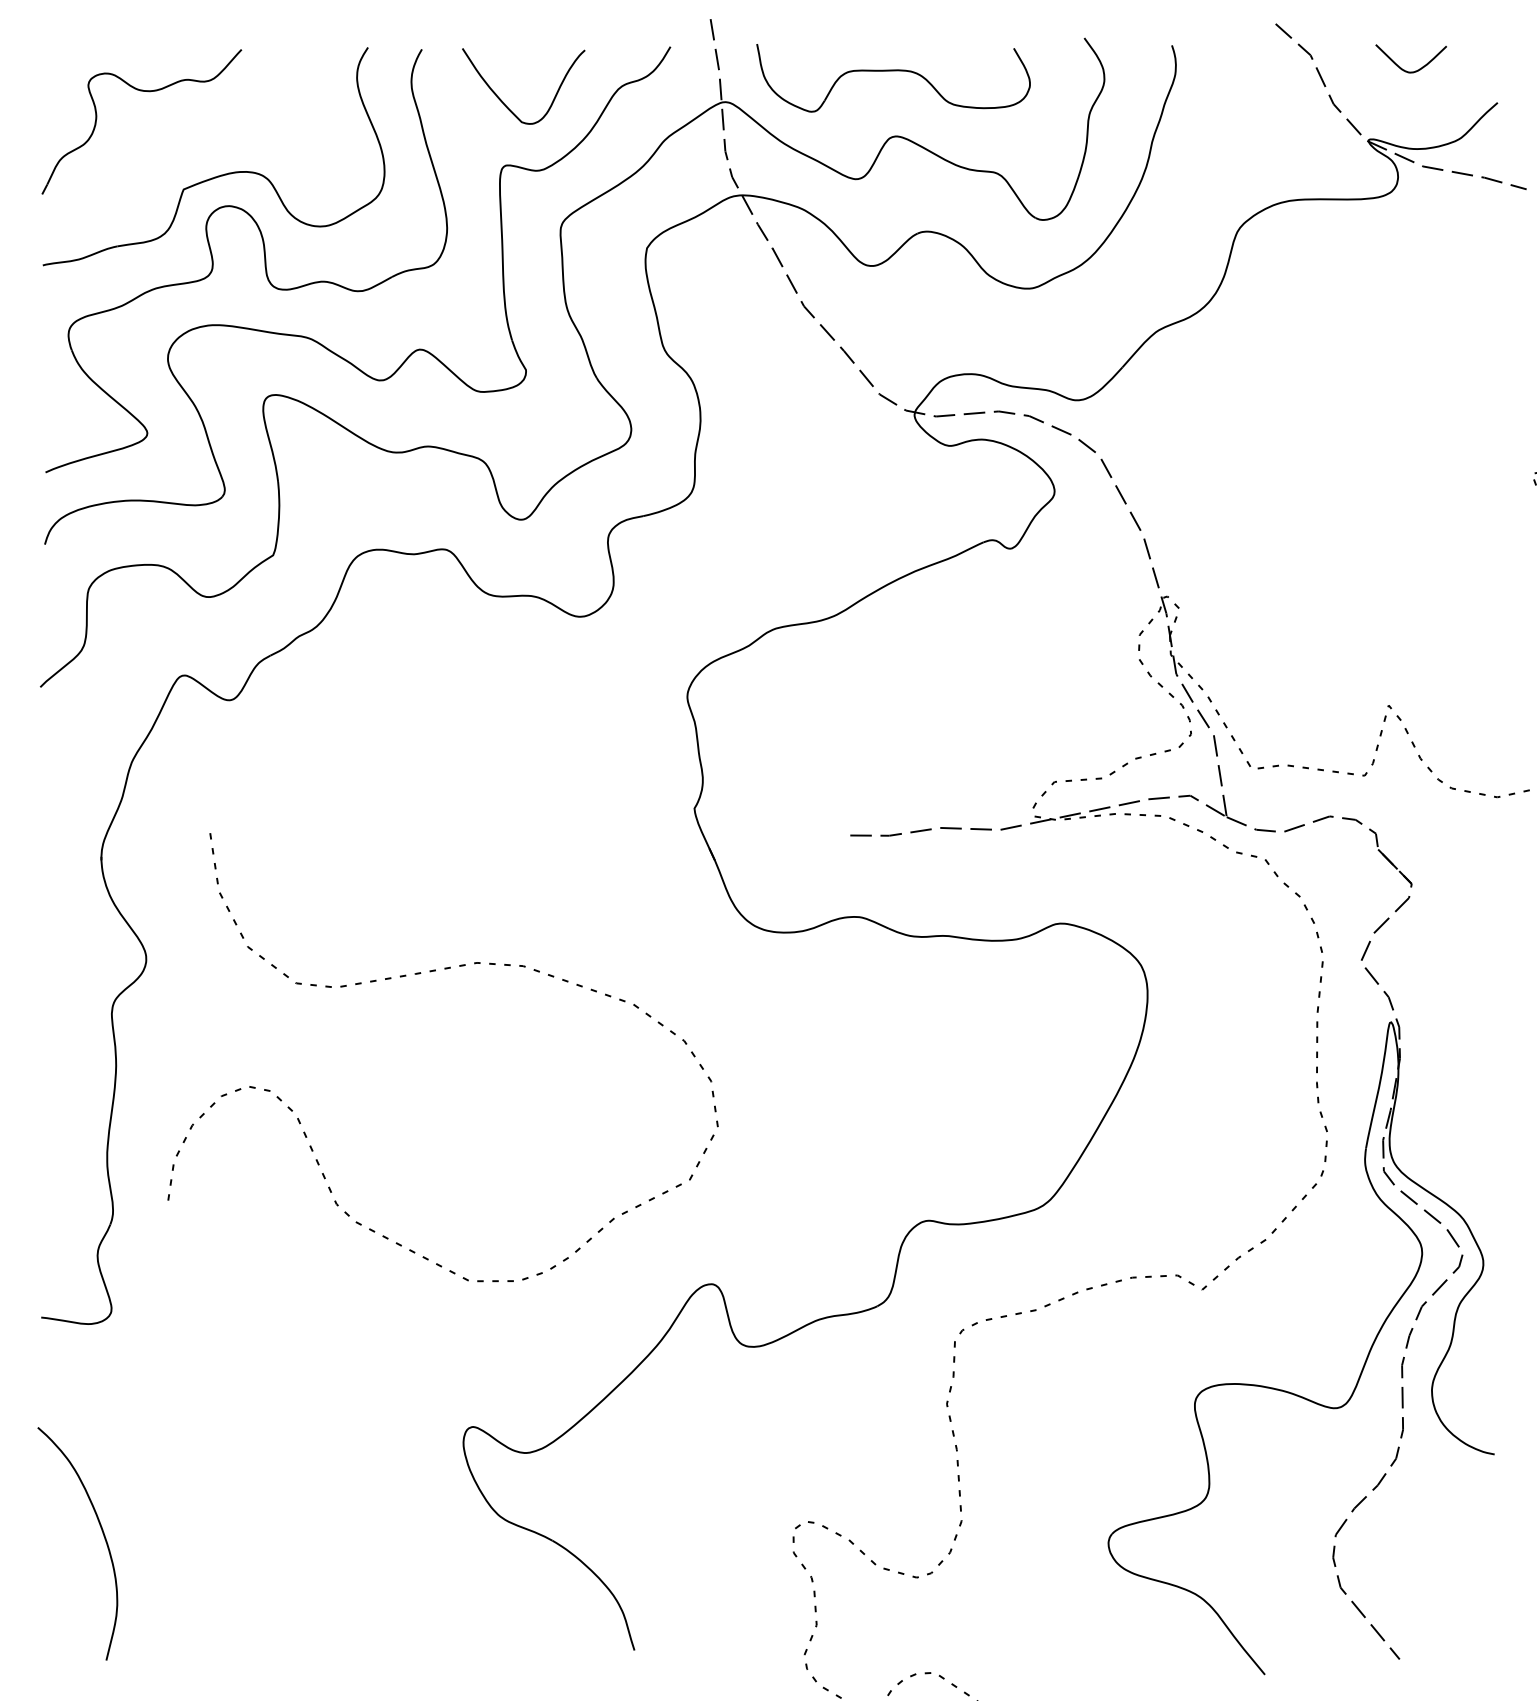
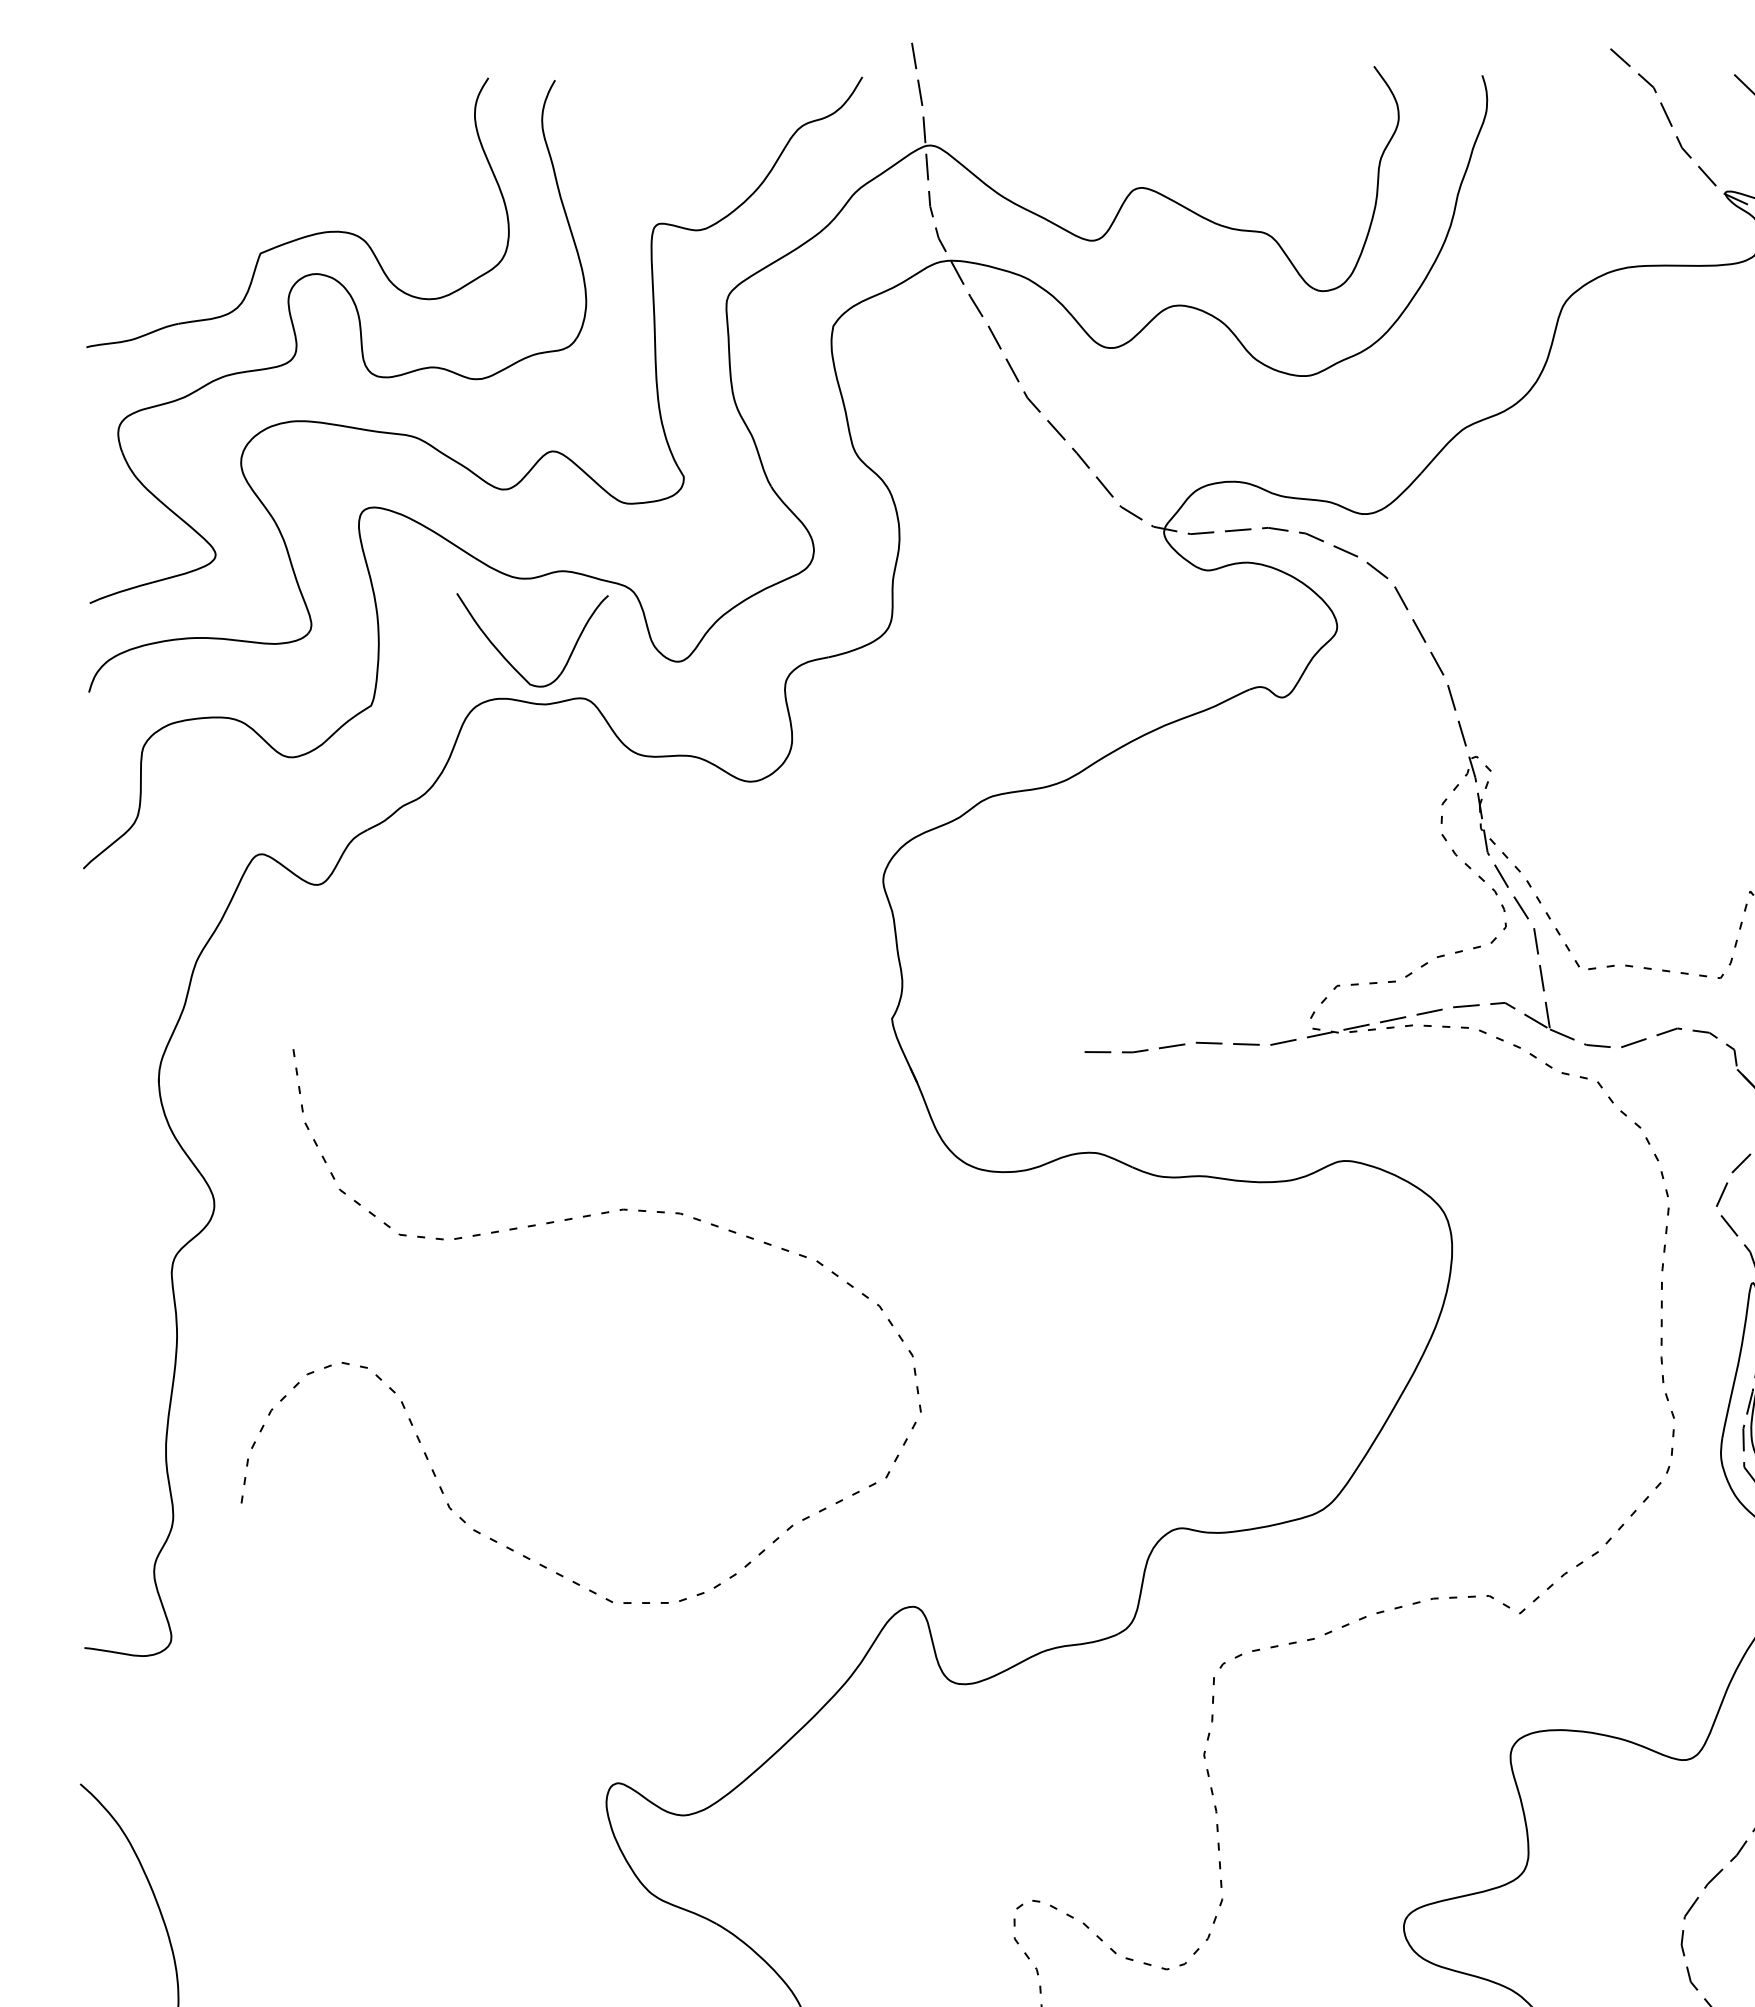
part: (893, 71) -> (1138, 107), removed
part: (148, 92) -> (217, 133), removed
curve: (503, 101) -> (507, 658), moved

